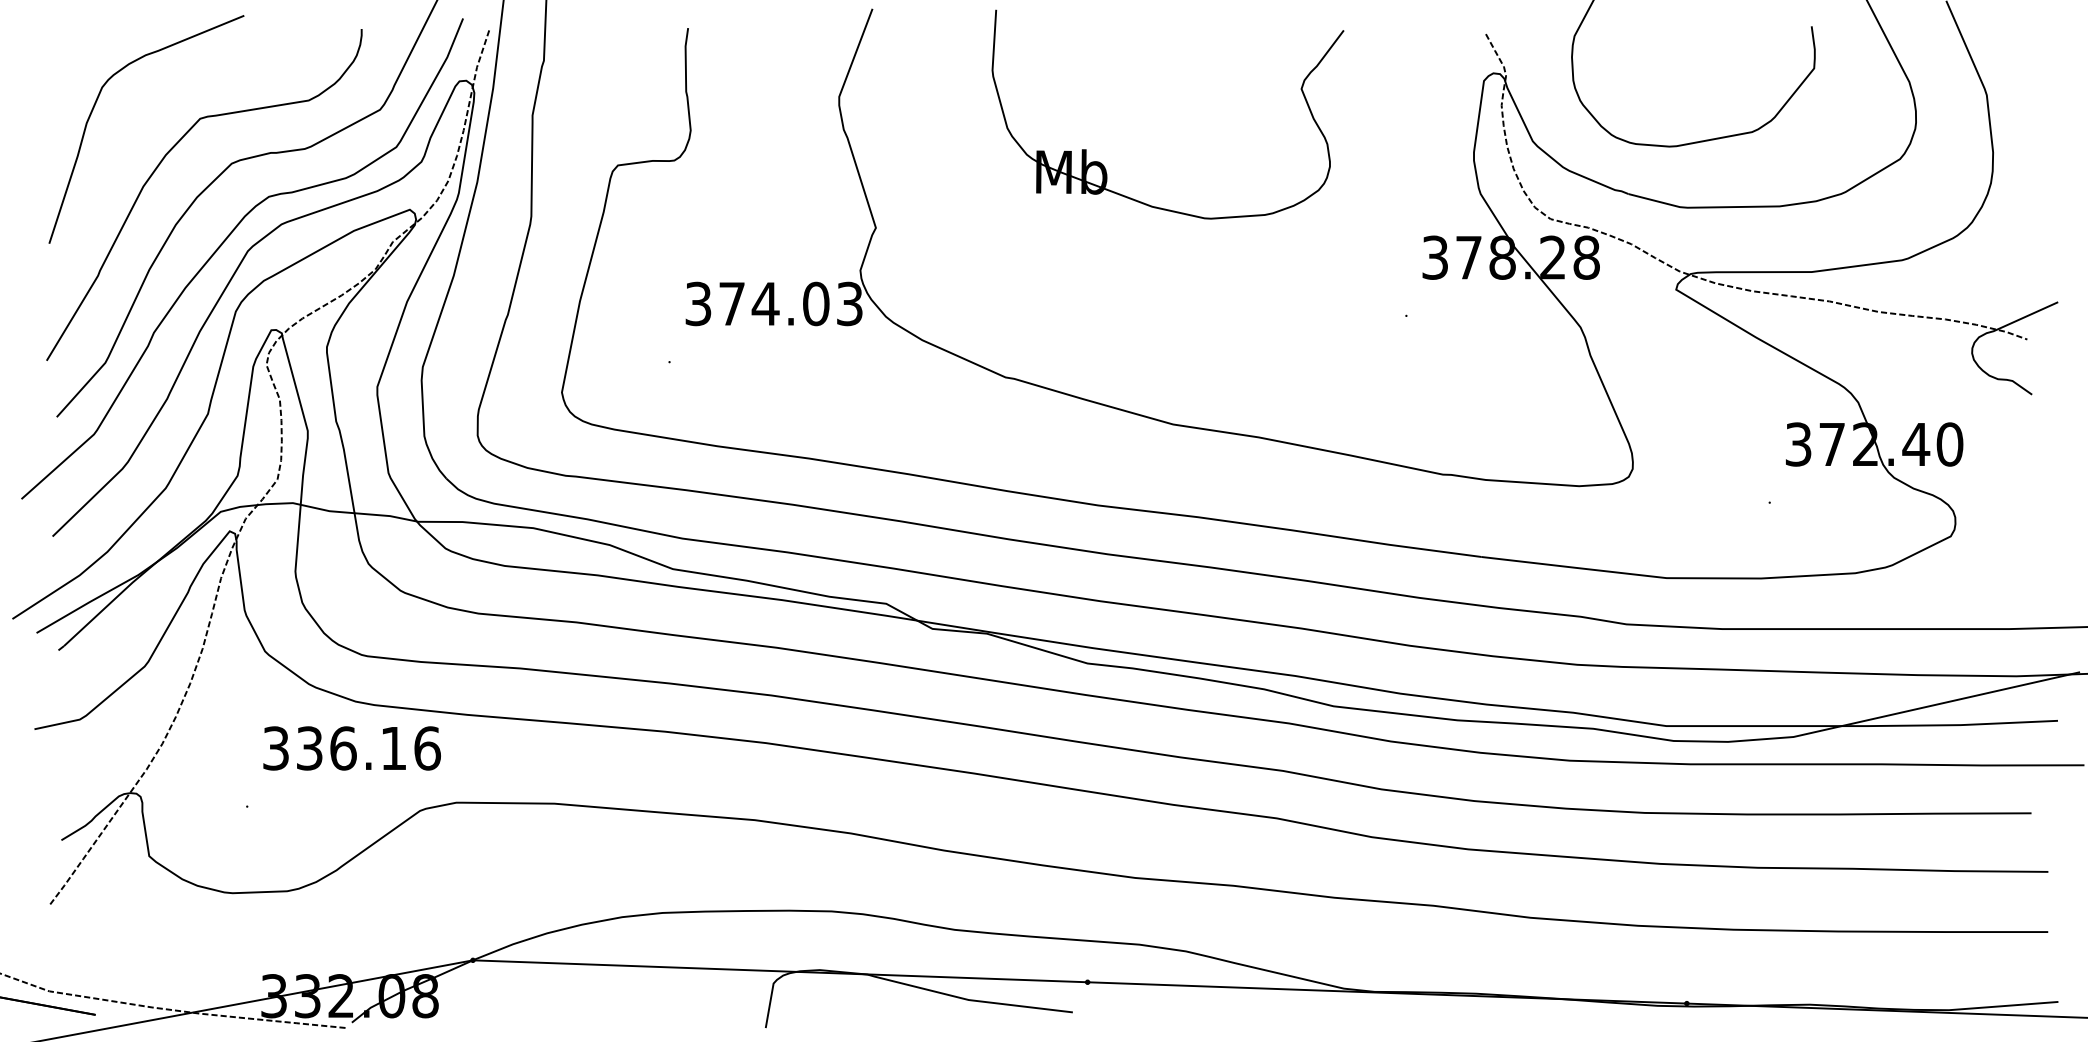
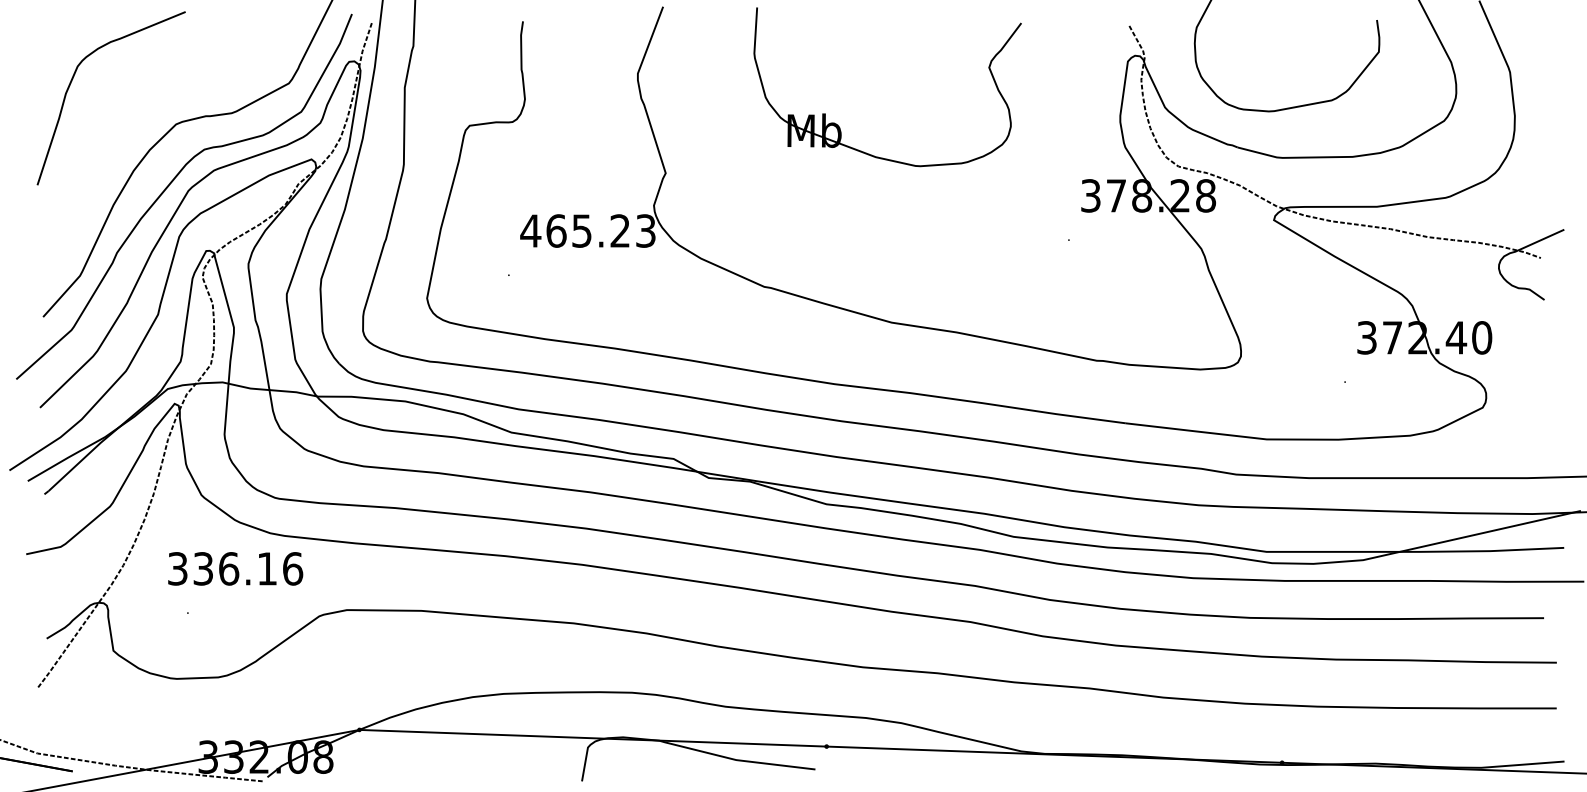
curve: (159, 166) -> (121, 126), removed
text: (757, 303) -> (575, 230), 374.03 -> 465.23
text: (351, 747) -> (235, 568), moved

